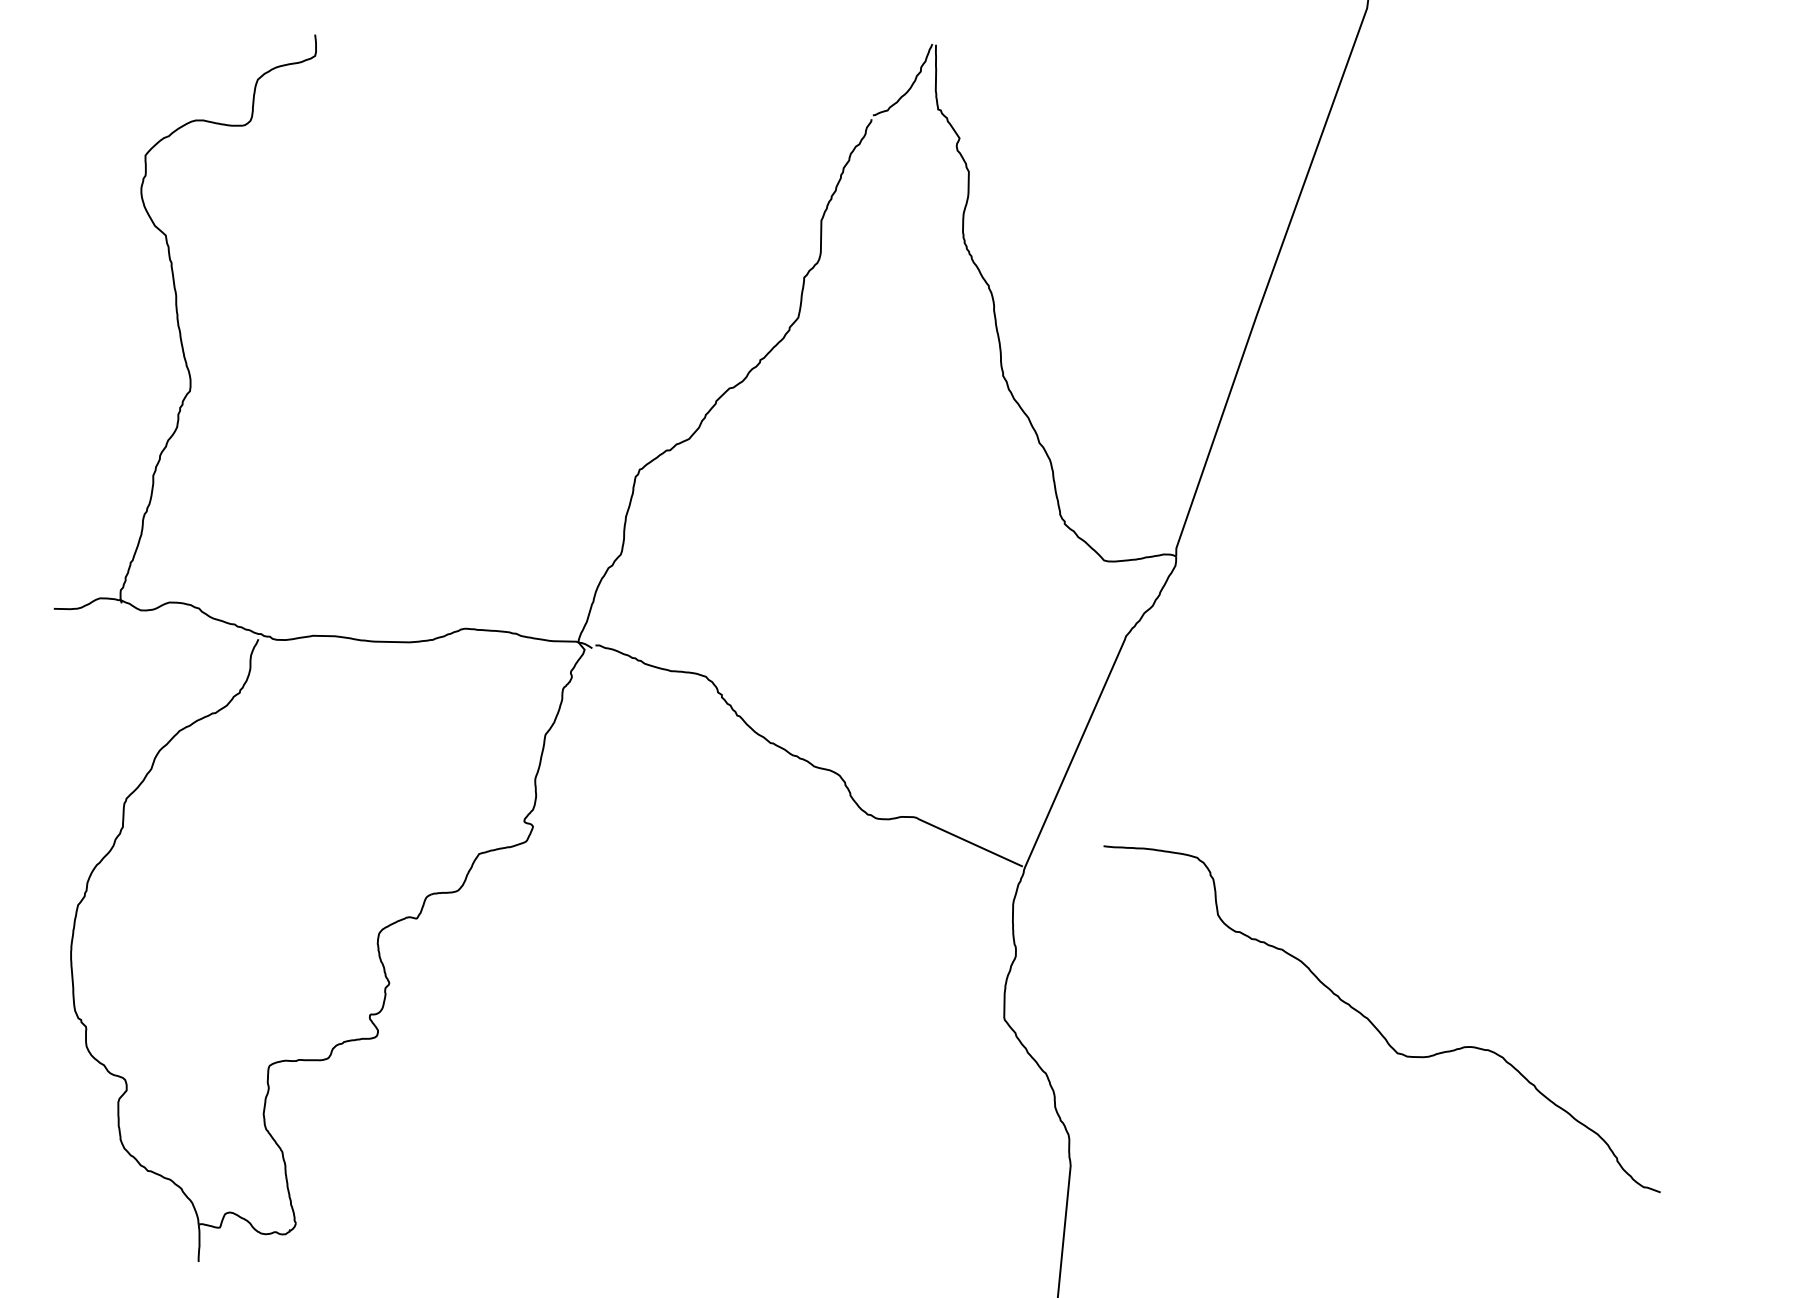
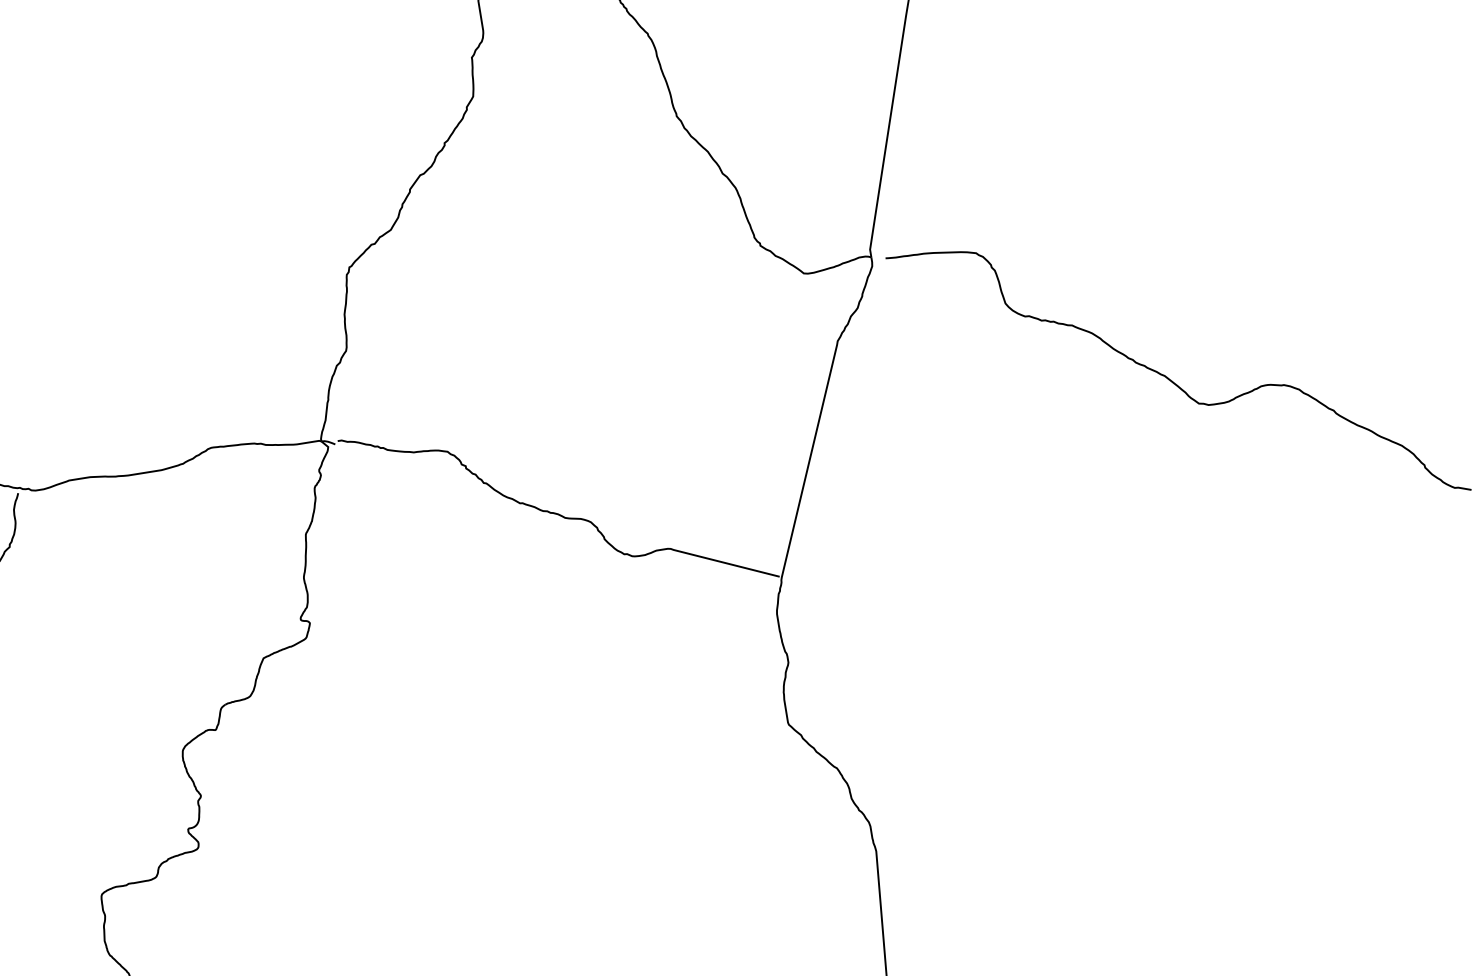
curve: (1374, 1024) -> (1172, 380), moved

